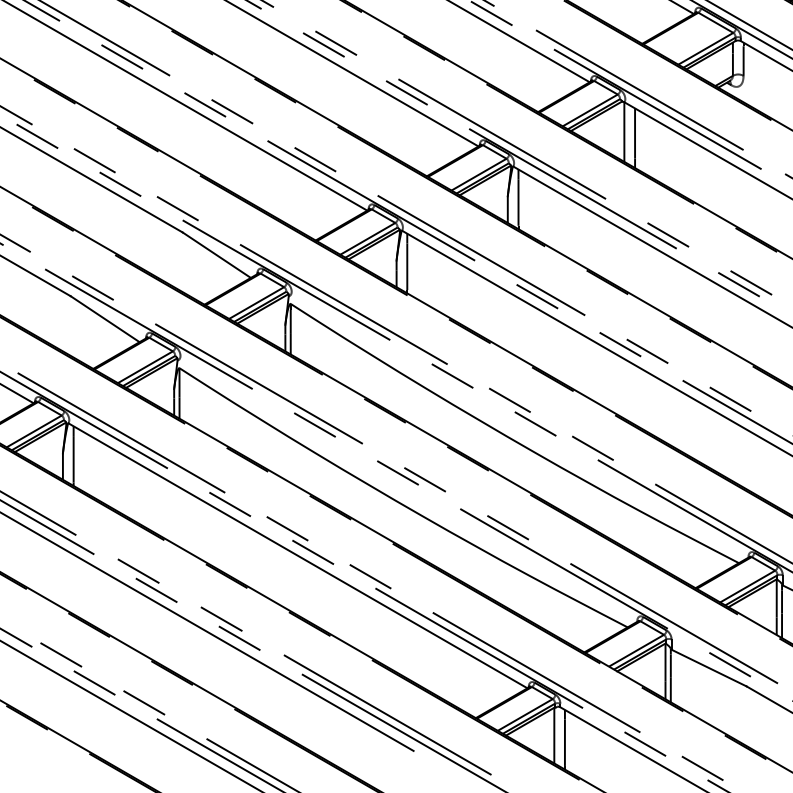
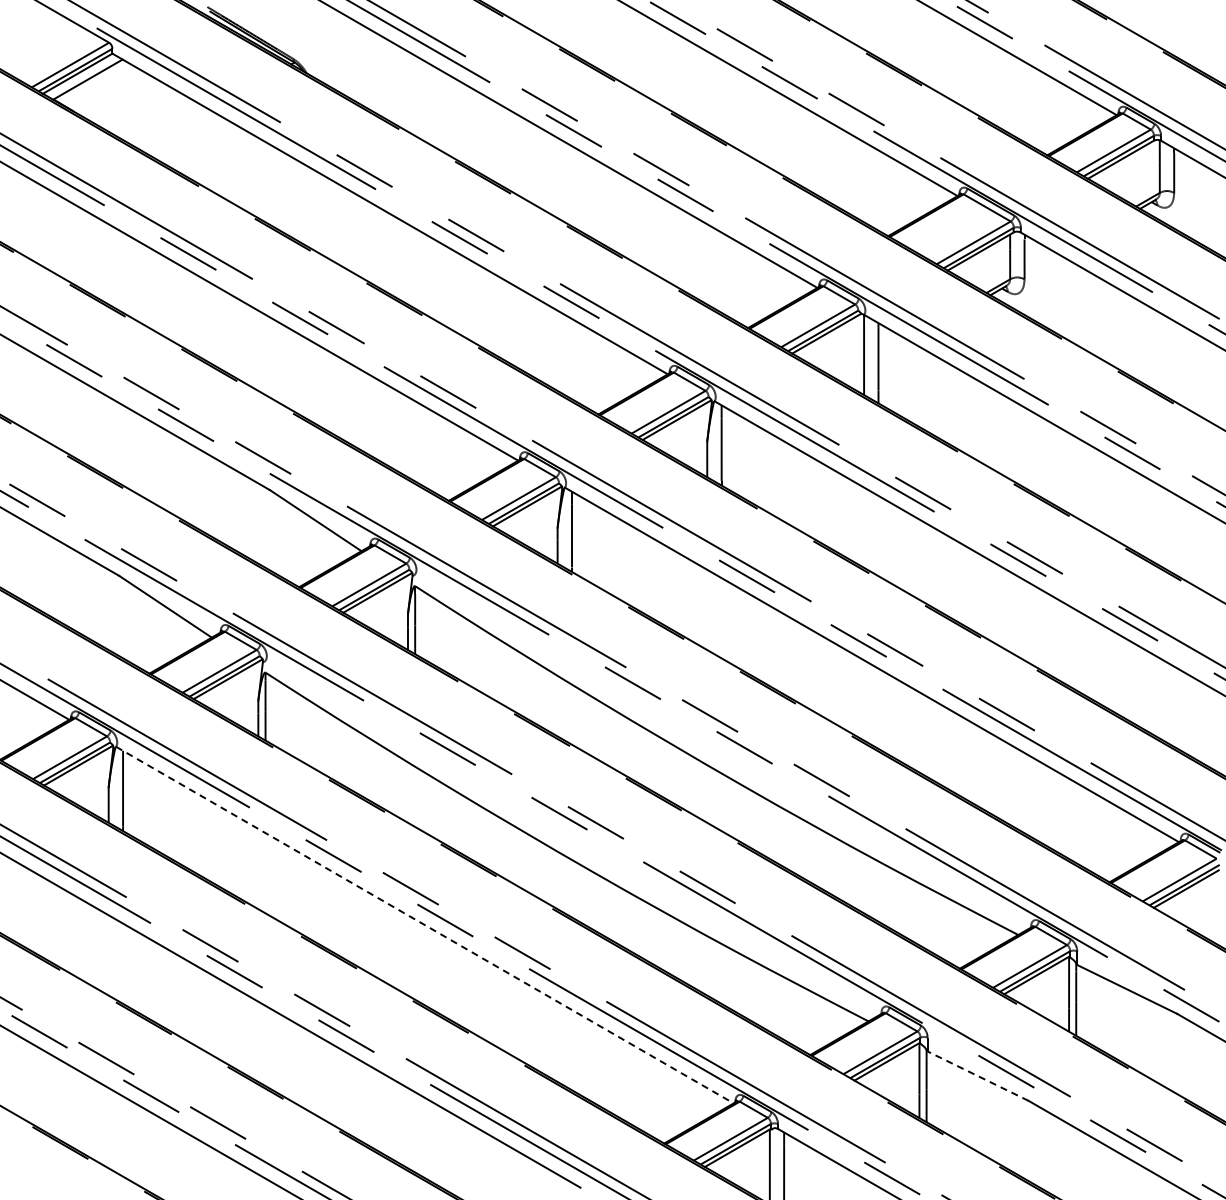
line: (297, 556) -> (424, 925), solid -> dashed
line: (708, 667) -> (977, 1075), solid -> dashed

